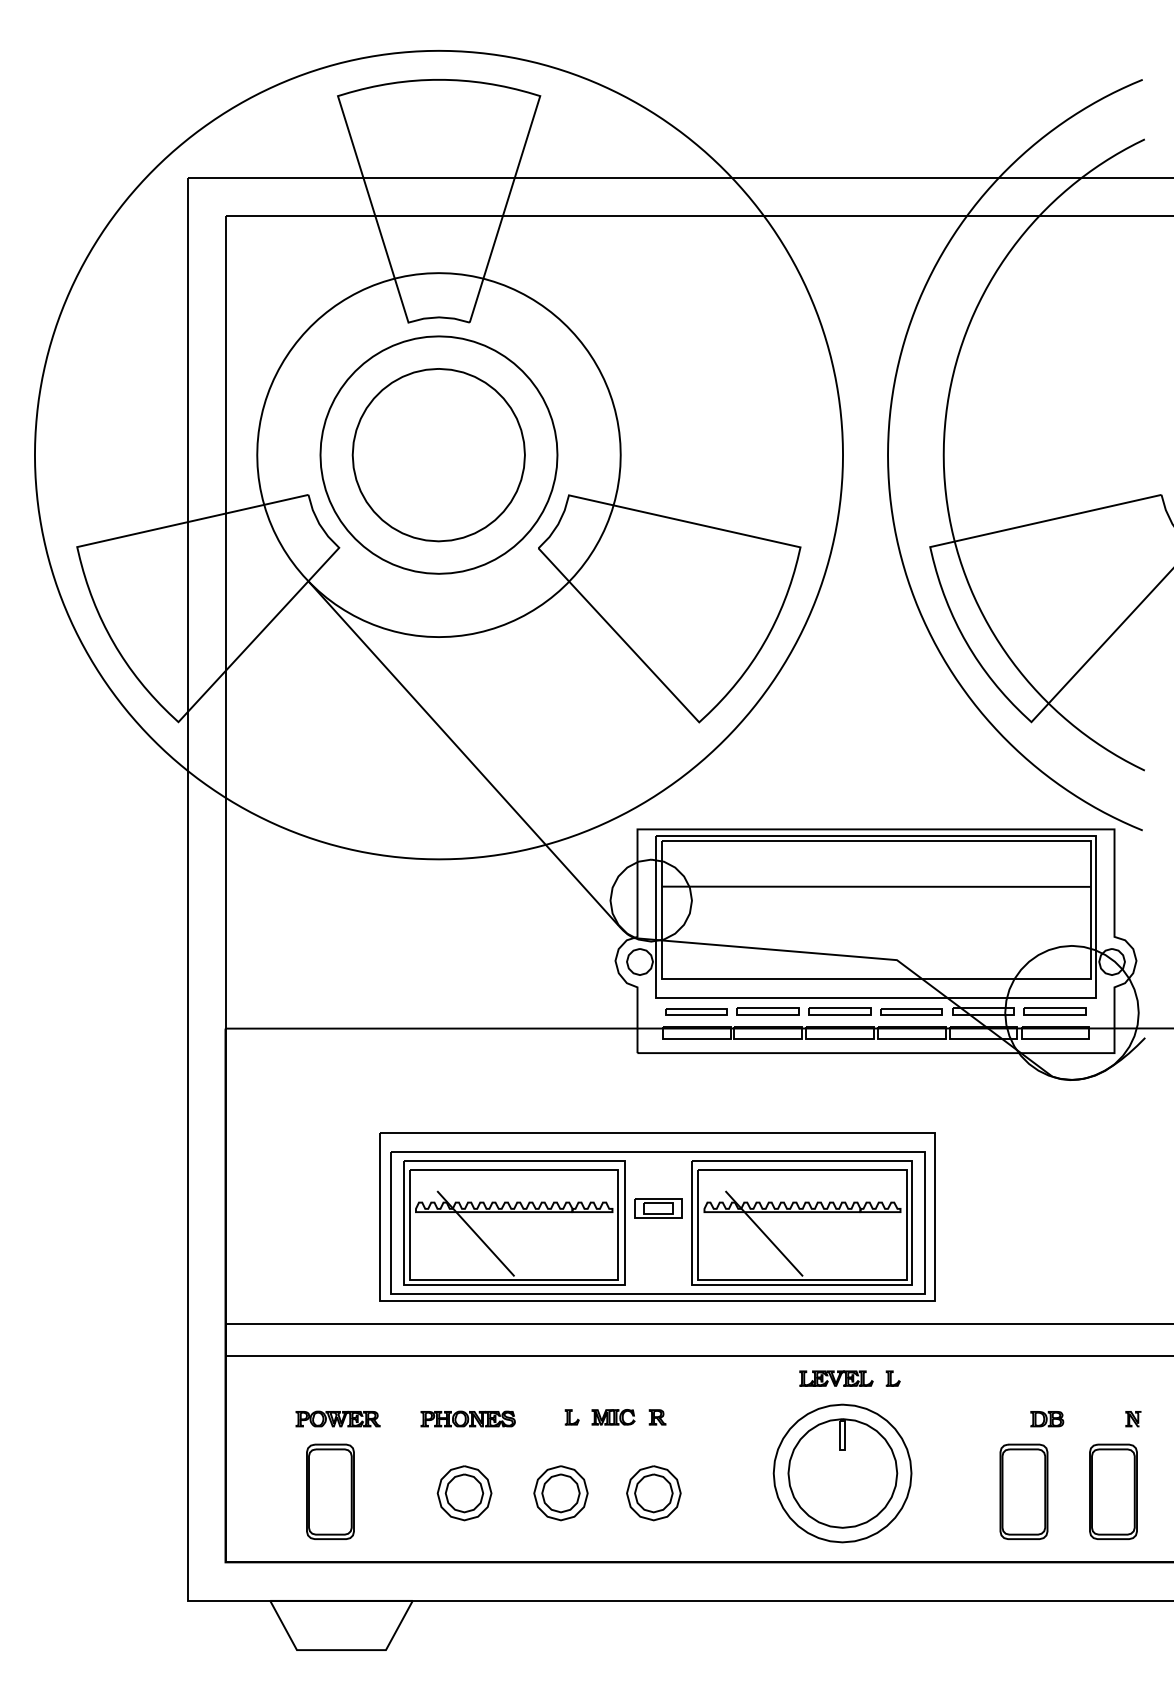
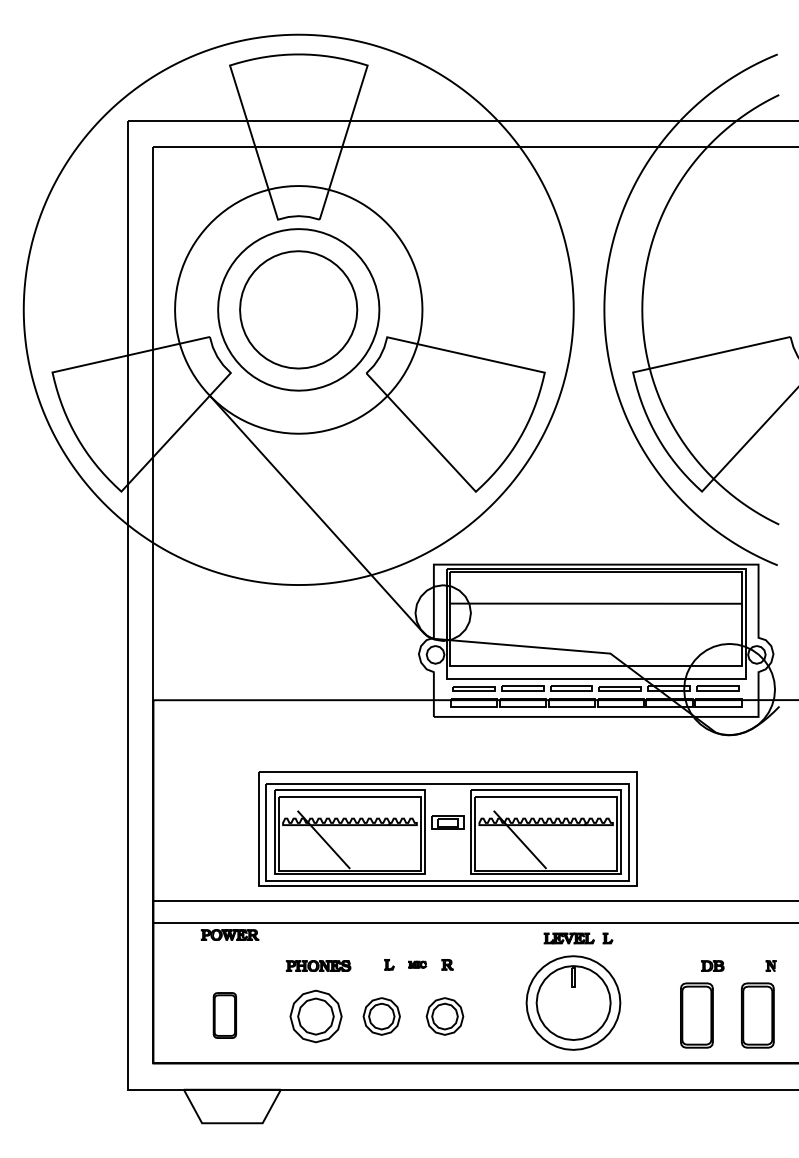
part: (613, 1416) -> (417, 964), size x0.6
part: (337, 1418) -> (229, 934), moved
part: (329, 1491) -> (224, 1015), size x0.7
part: (465, 1493) -> (316, 1016), size x1.4

